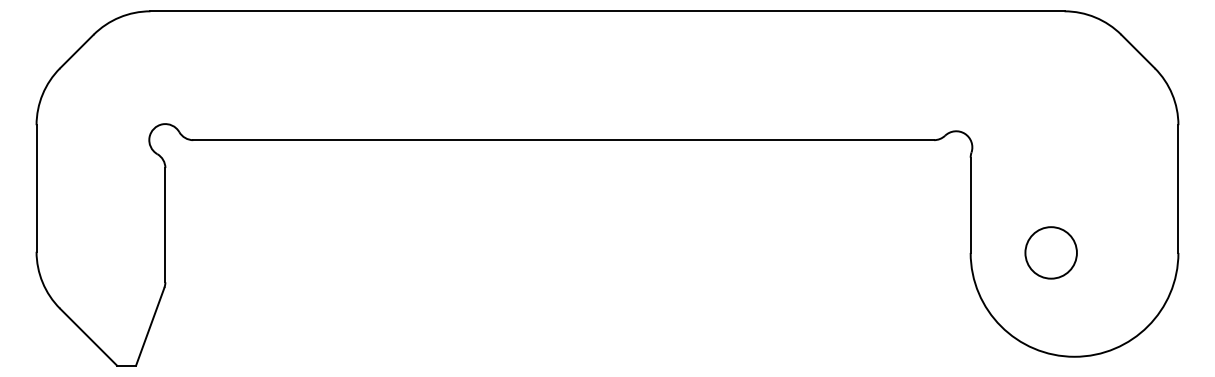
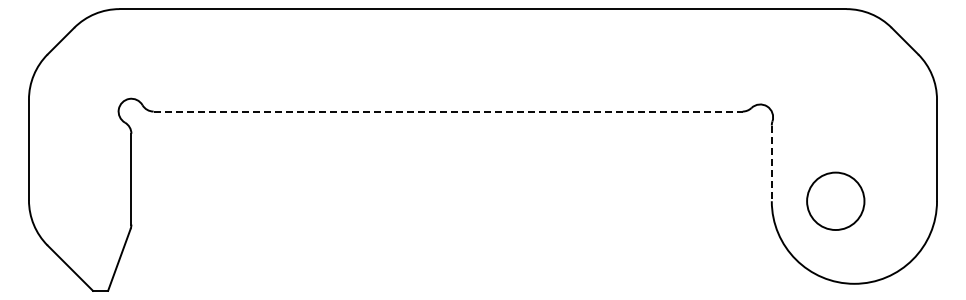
line: (564, 140) -> (448, 111), solid -> dashed
line: (970, 205) -> (771, 163), solid -> dashed
circle: (1050, 252) -> (835, 200), size x1.4

